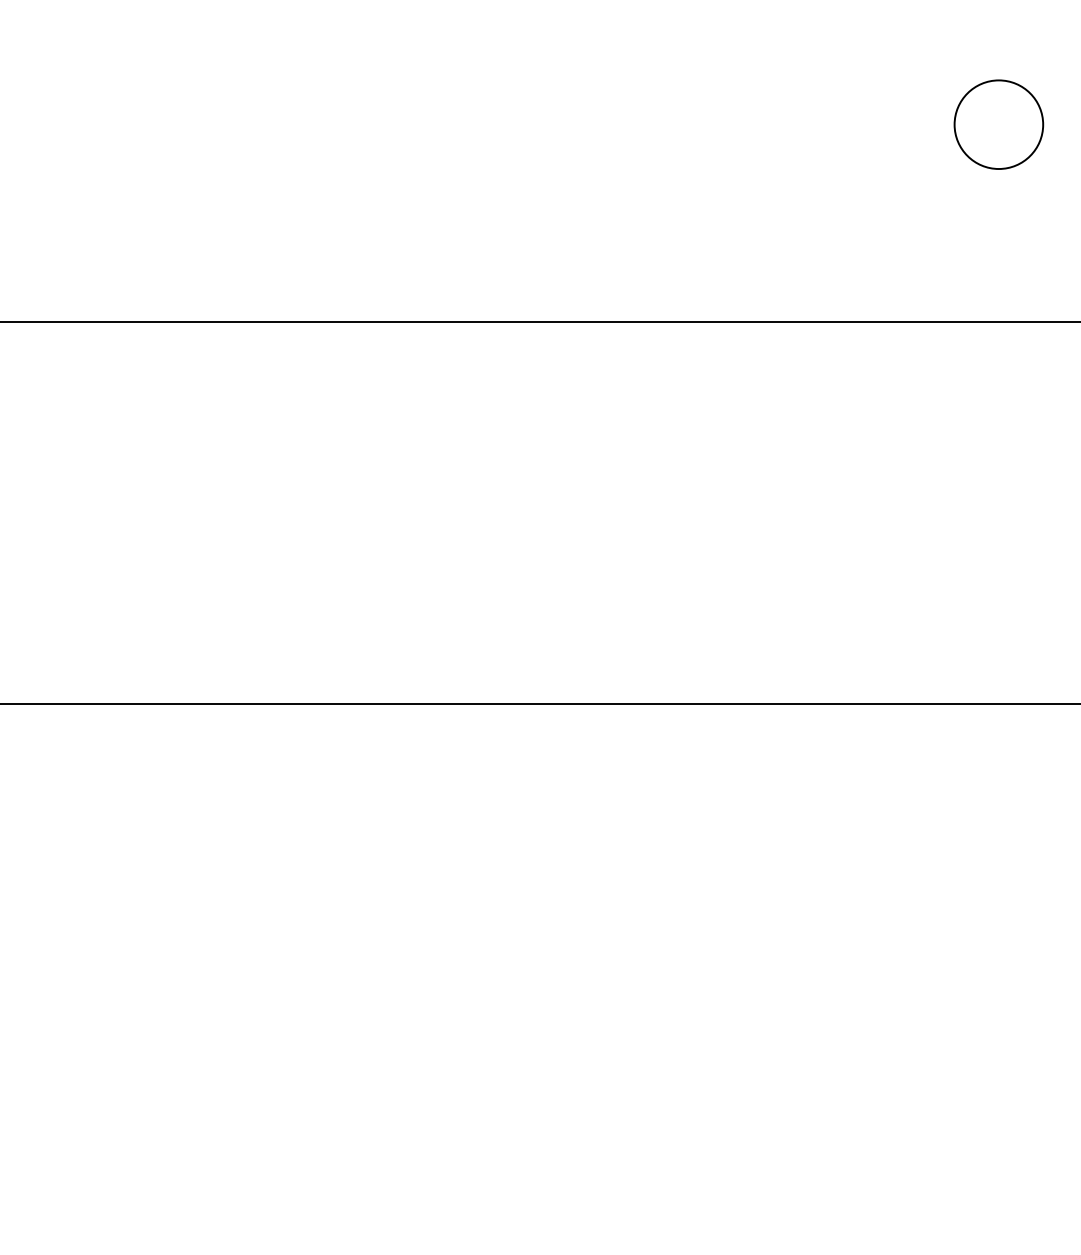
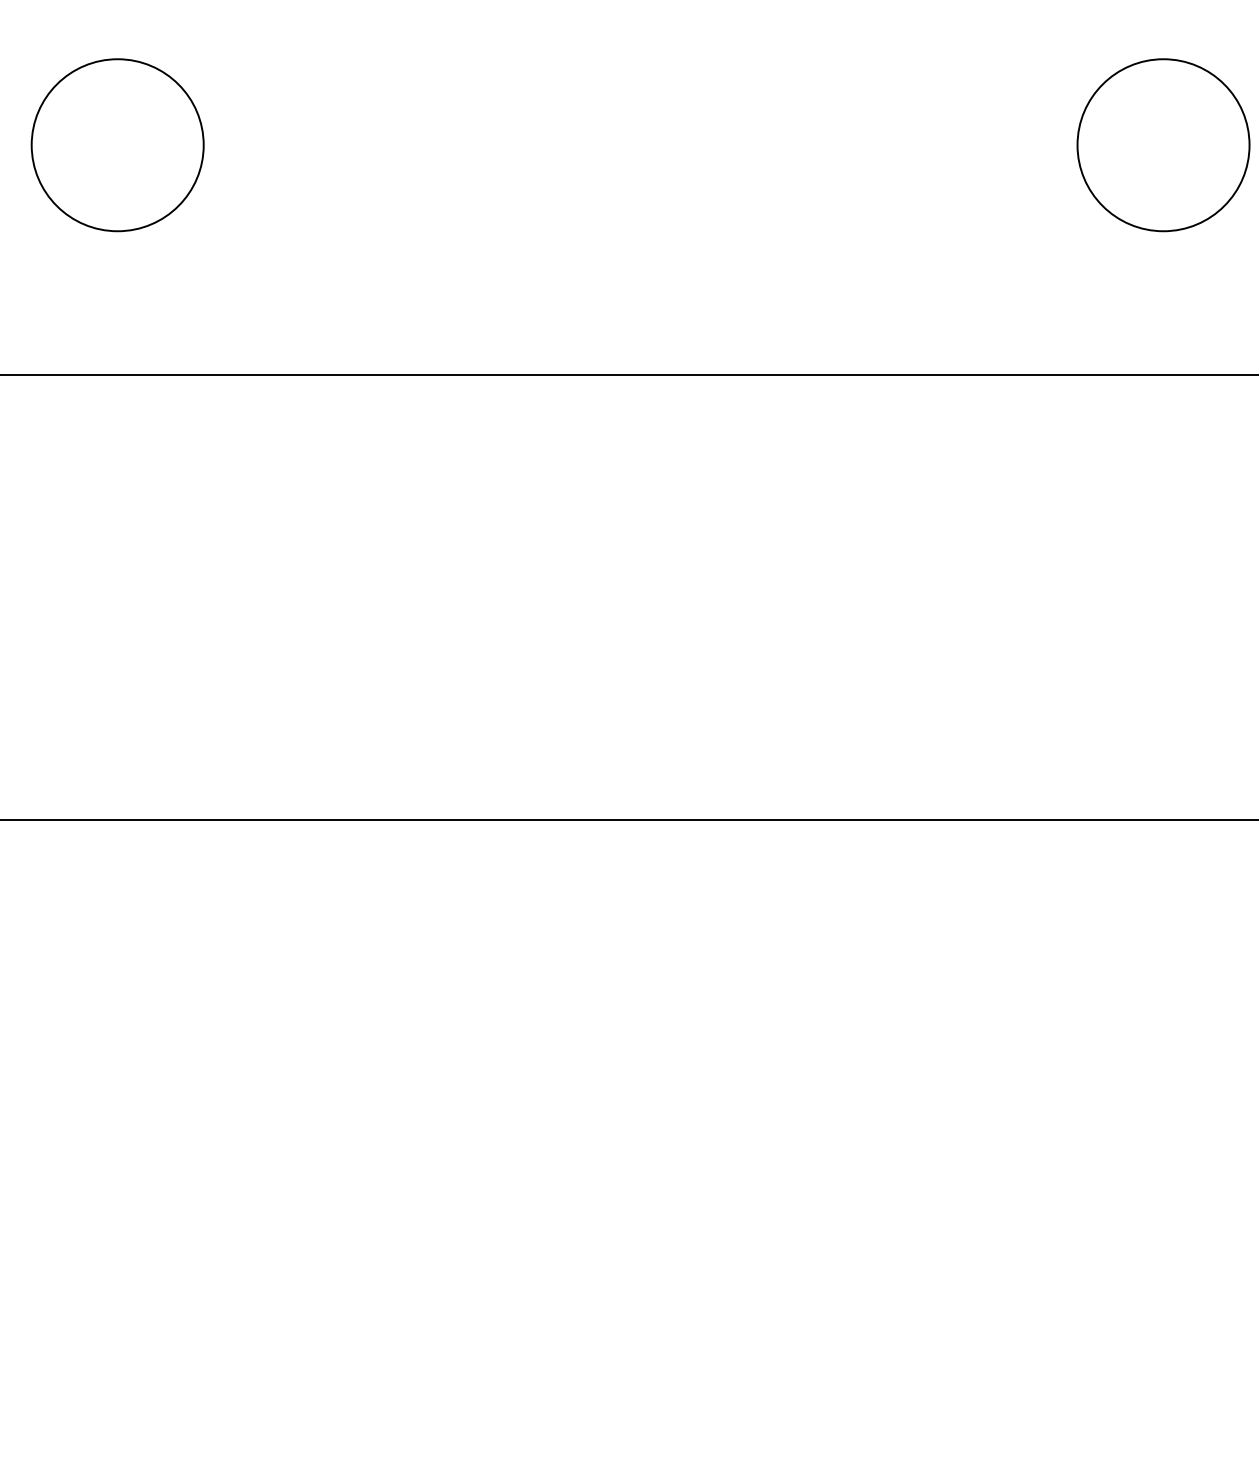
circle: (100, 124) -> (116, 145), added
circle: (998, 124) -> (1163, 145), size x1.67

